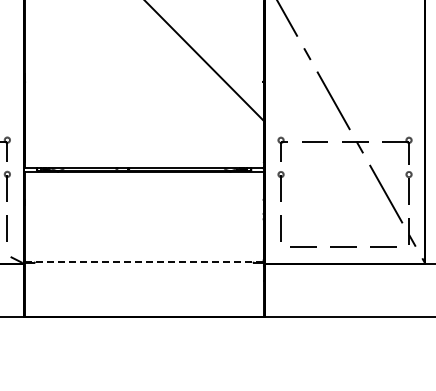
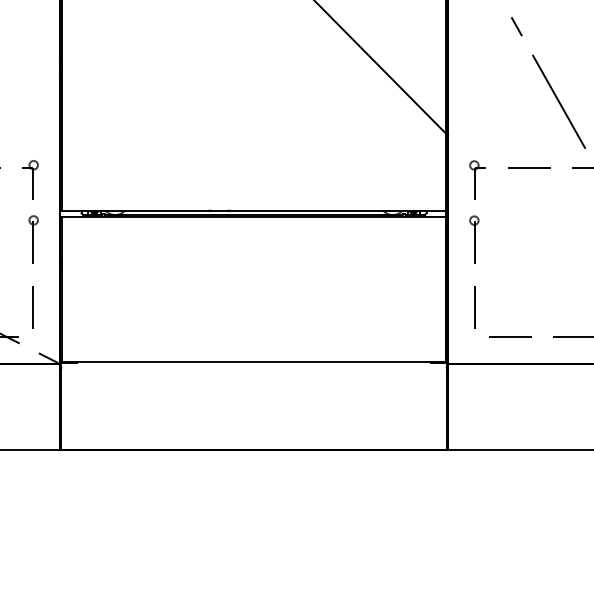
line: (144, 262) -> (254, 362), dashed -> solid

